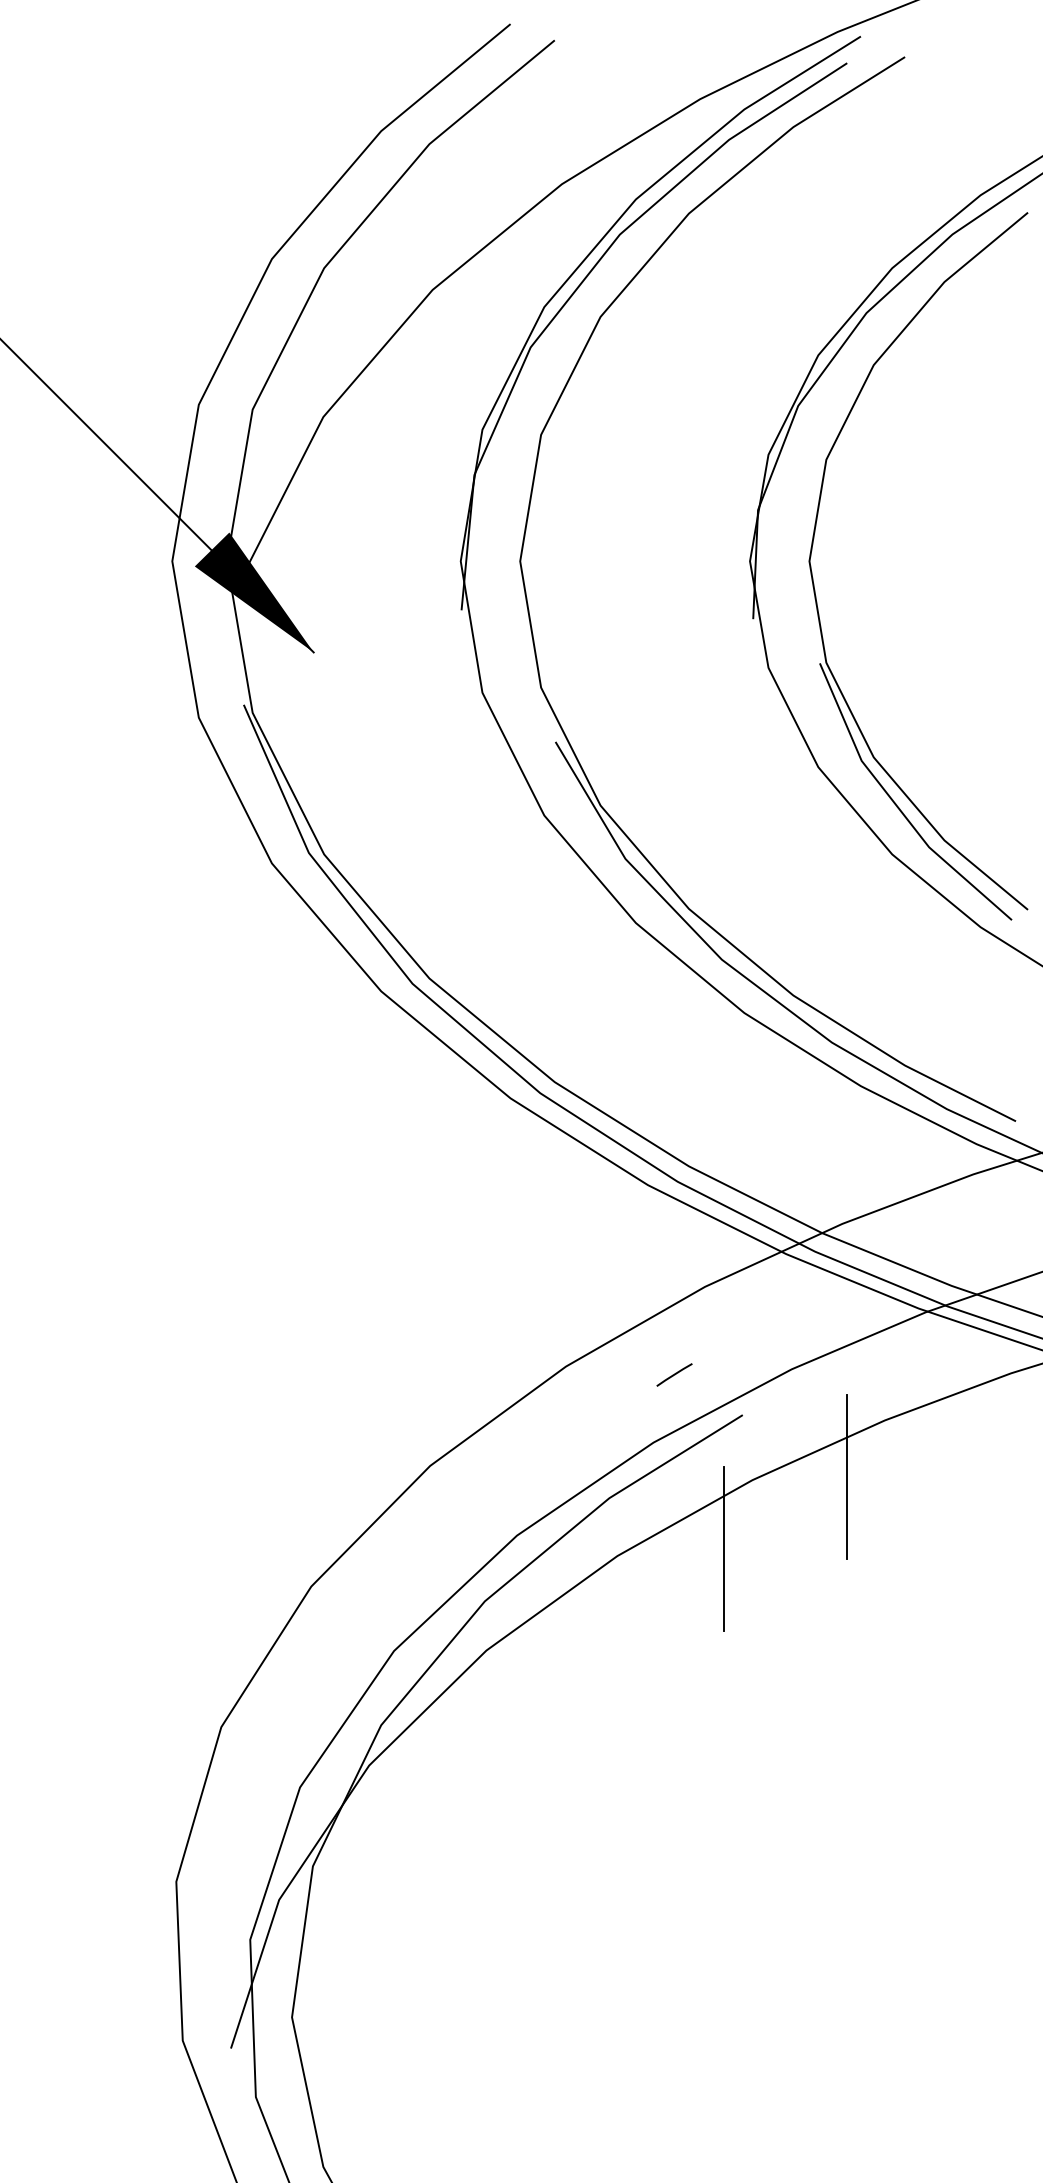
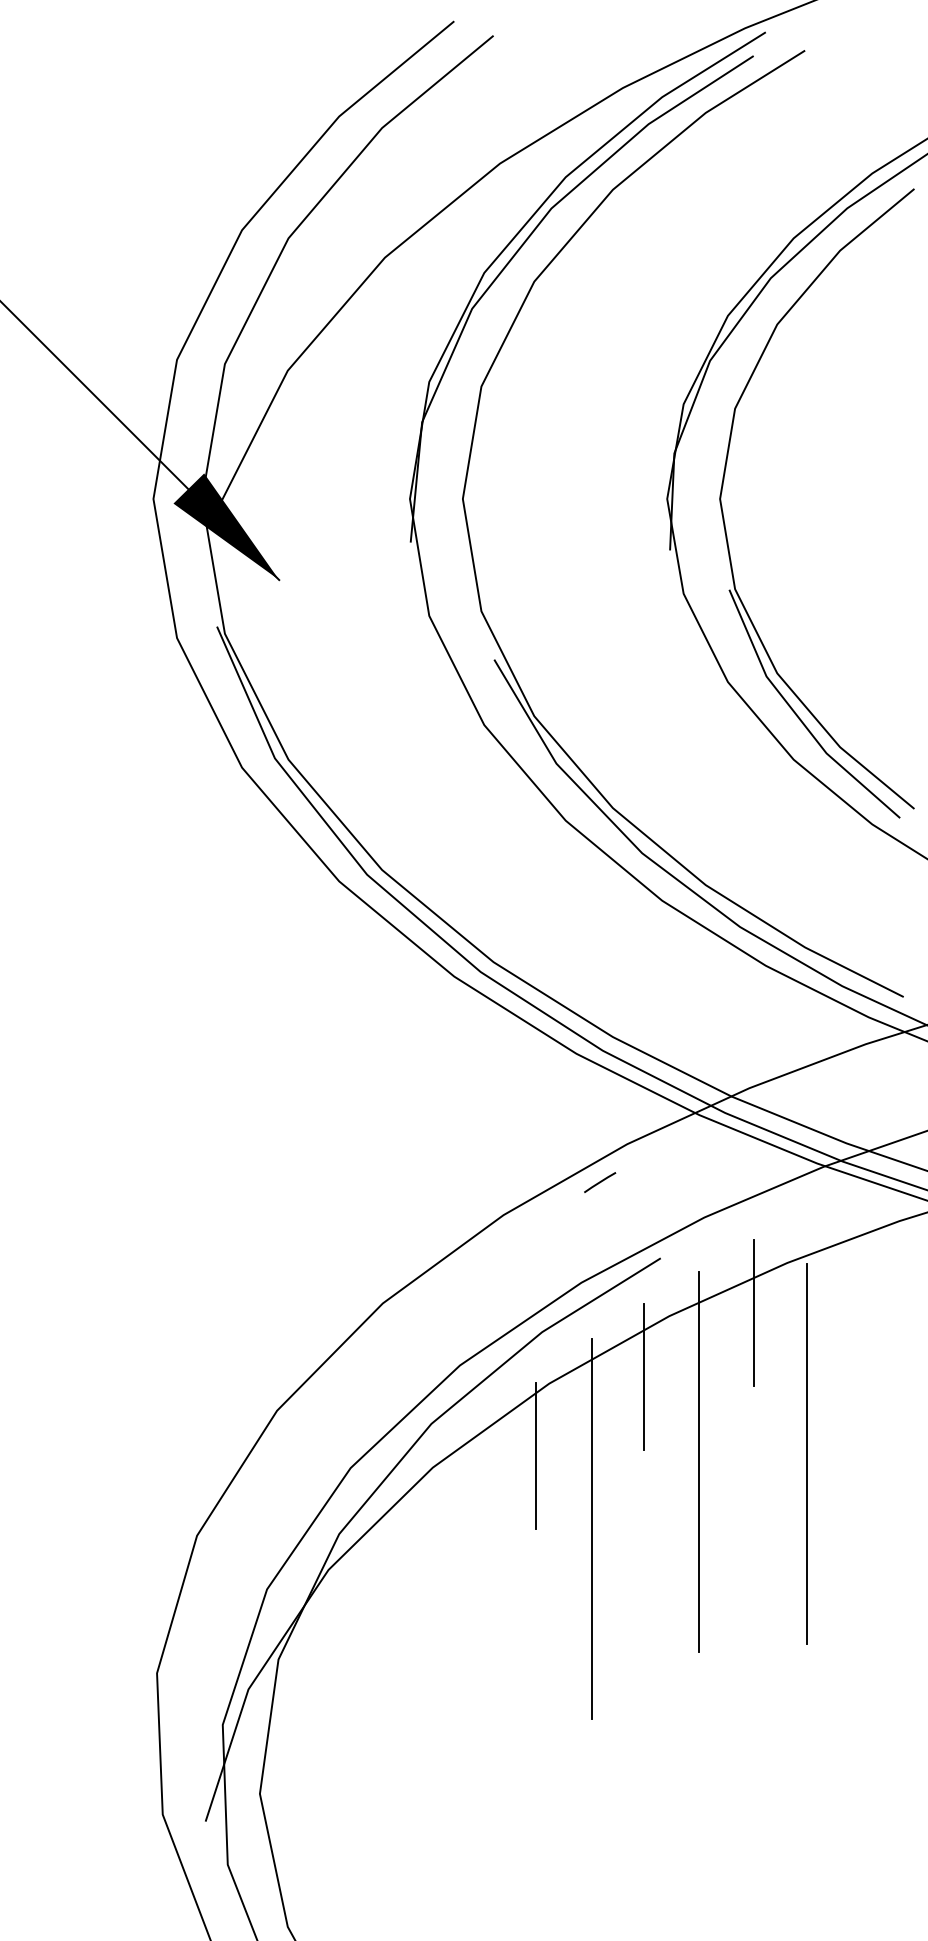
line: (674, 1374) -> (600, 1182), moved
line: (907, 1634) -> (807, 1453), added
line: (602, 1637) -> (536, 1456), added
line: (786, 1643) -> (699, 1461), added
line: (665, 1719) -> (592, 1528), added

